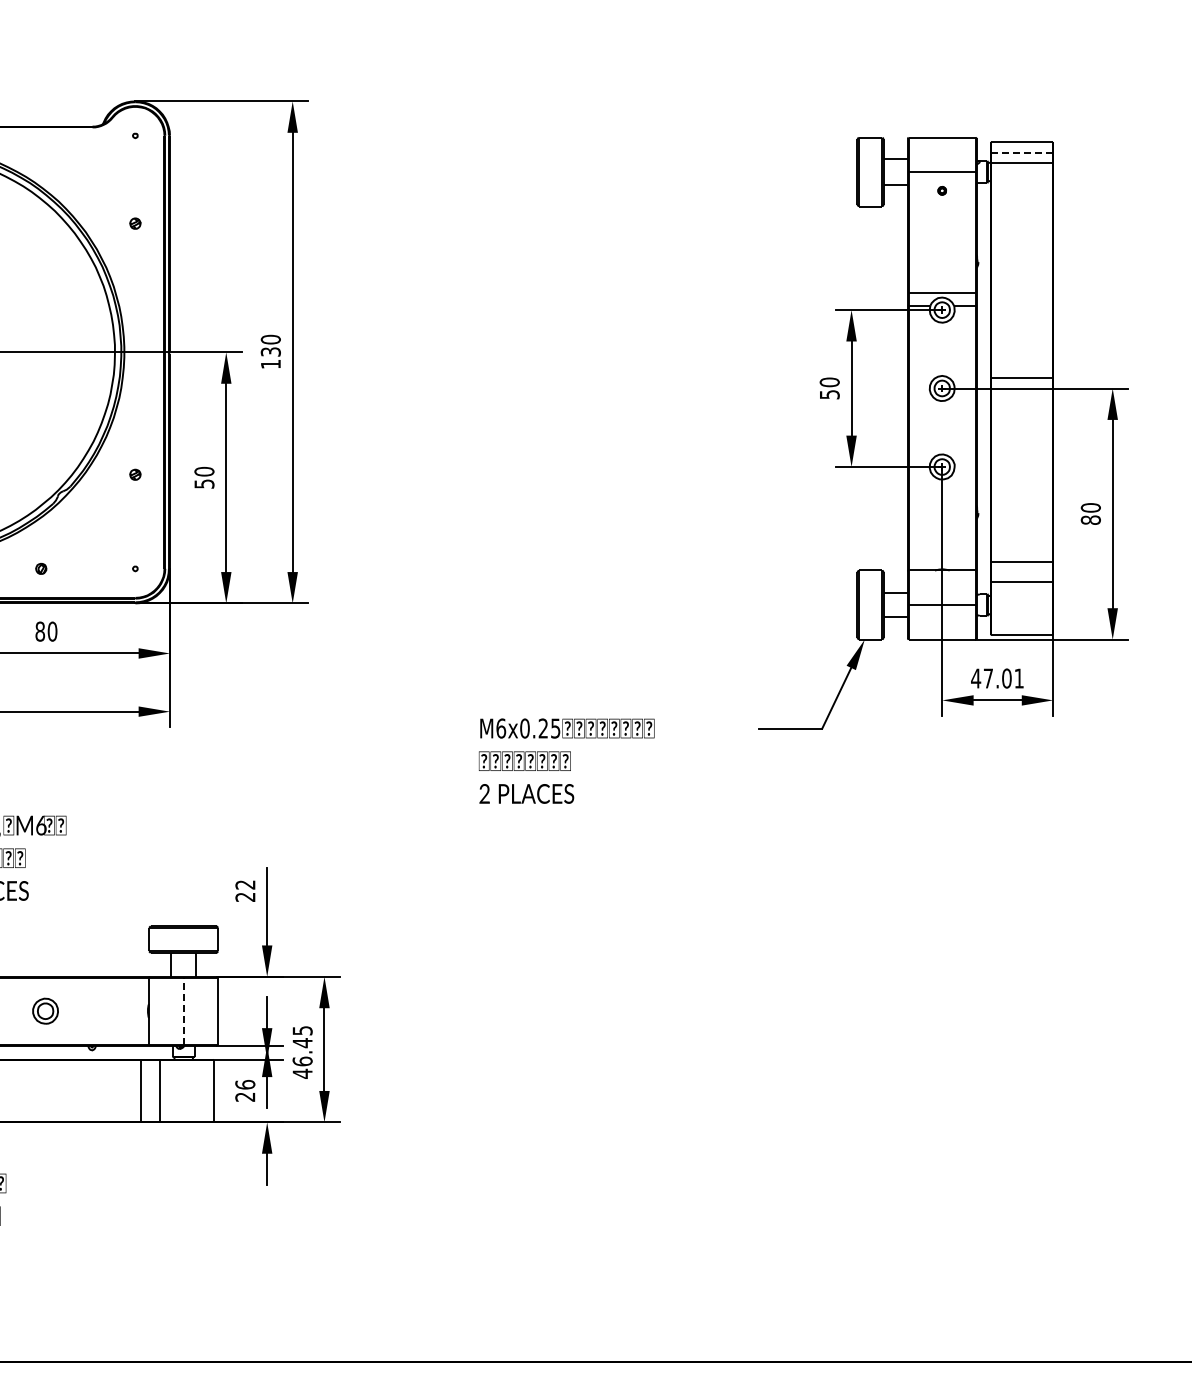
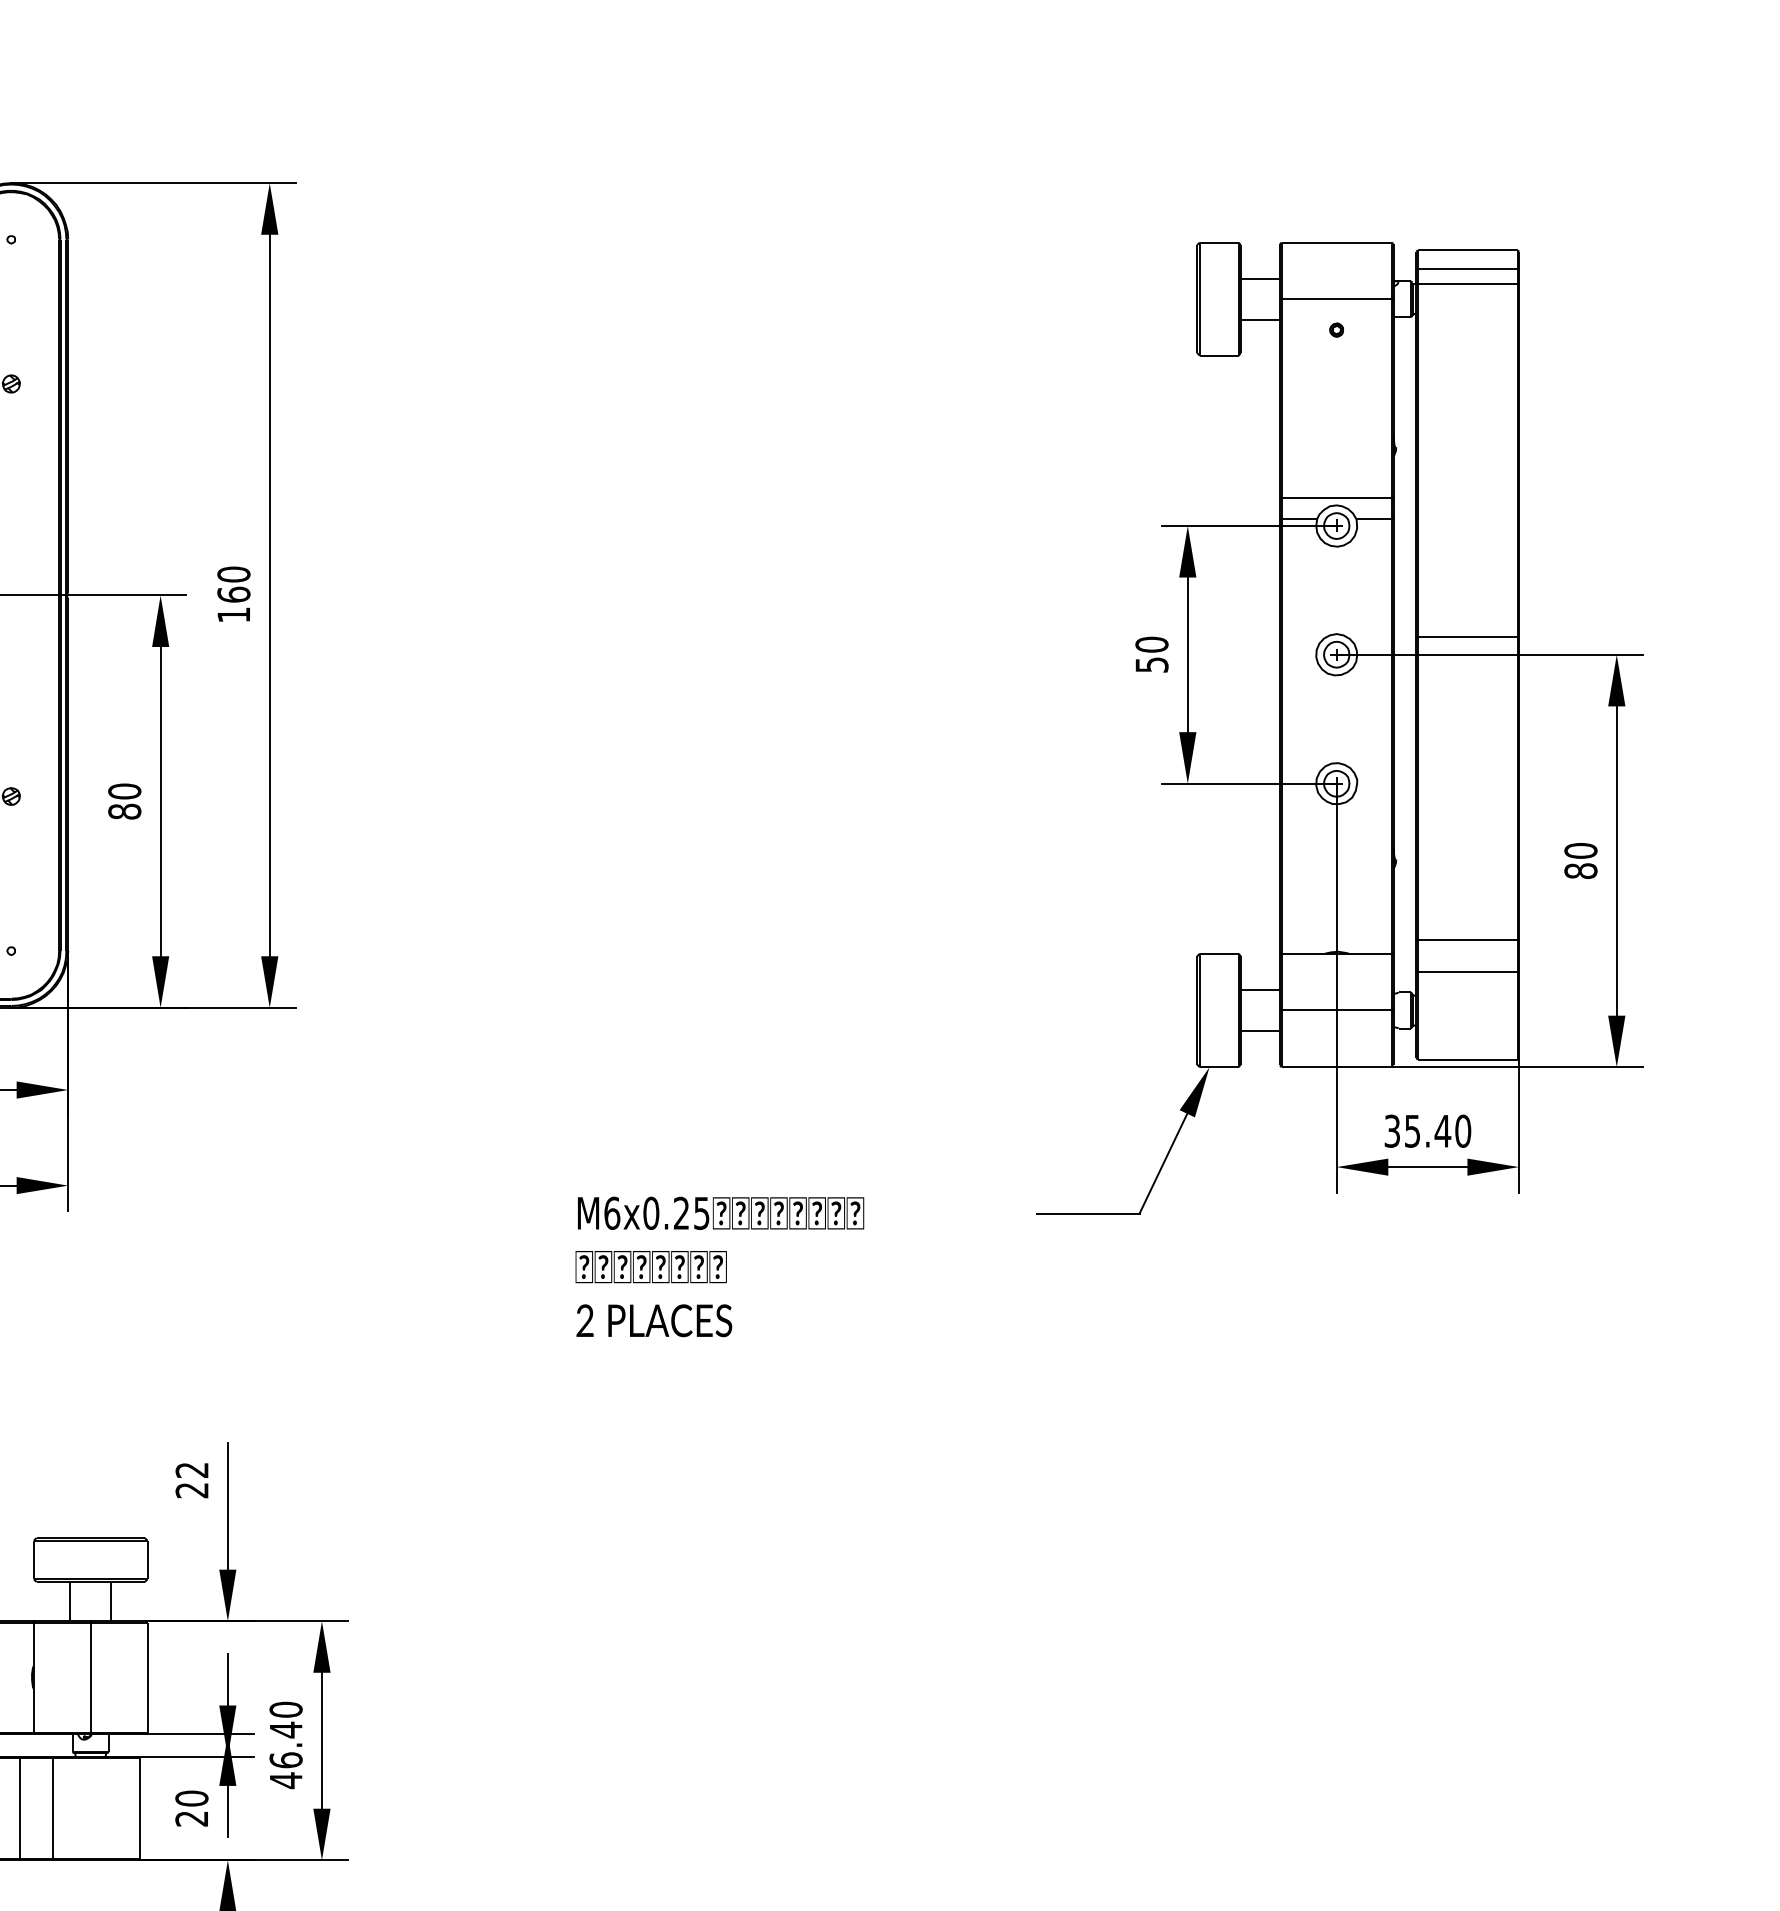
line: (1022, 153) -> (1468, 268), dashed -> solid
text: (270, 351) -> (233, 593), 130 -> 160
text: (204, 483) -> (124, 810), 50 -> 80
text: (997, 678) -> (1427, 1131), 47.01 -> 35.40
line: (183, 1011) -> (90, 1678), dashed -> solid
text: (302, 1030) -> (285, 1709), 46.45 -> 46.40
text: (245, 1084) -> (192, 1798), 26 -> 20

